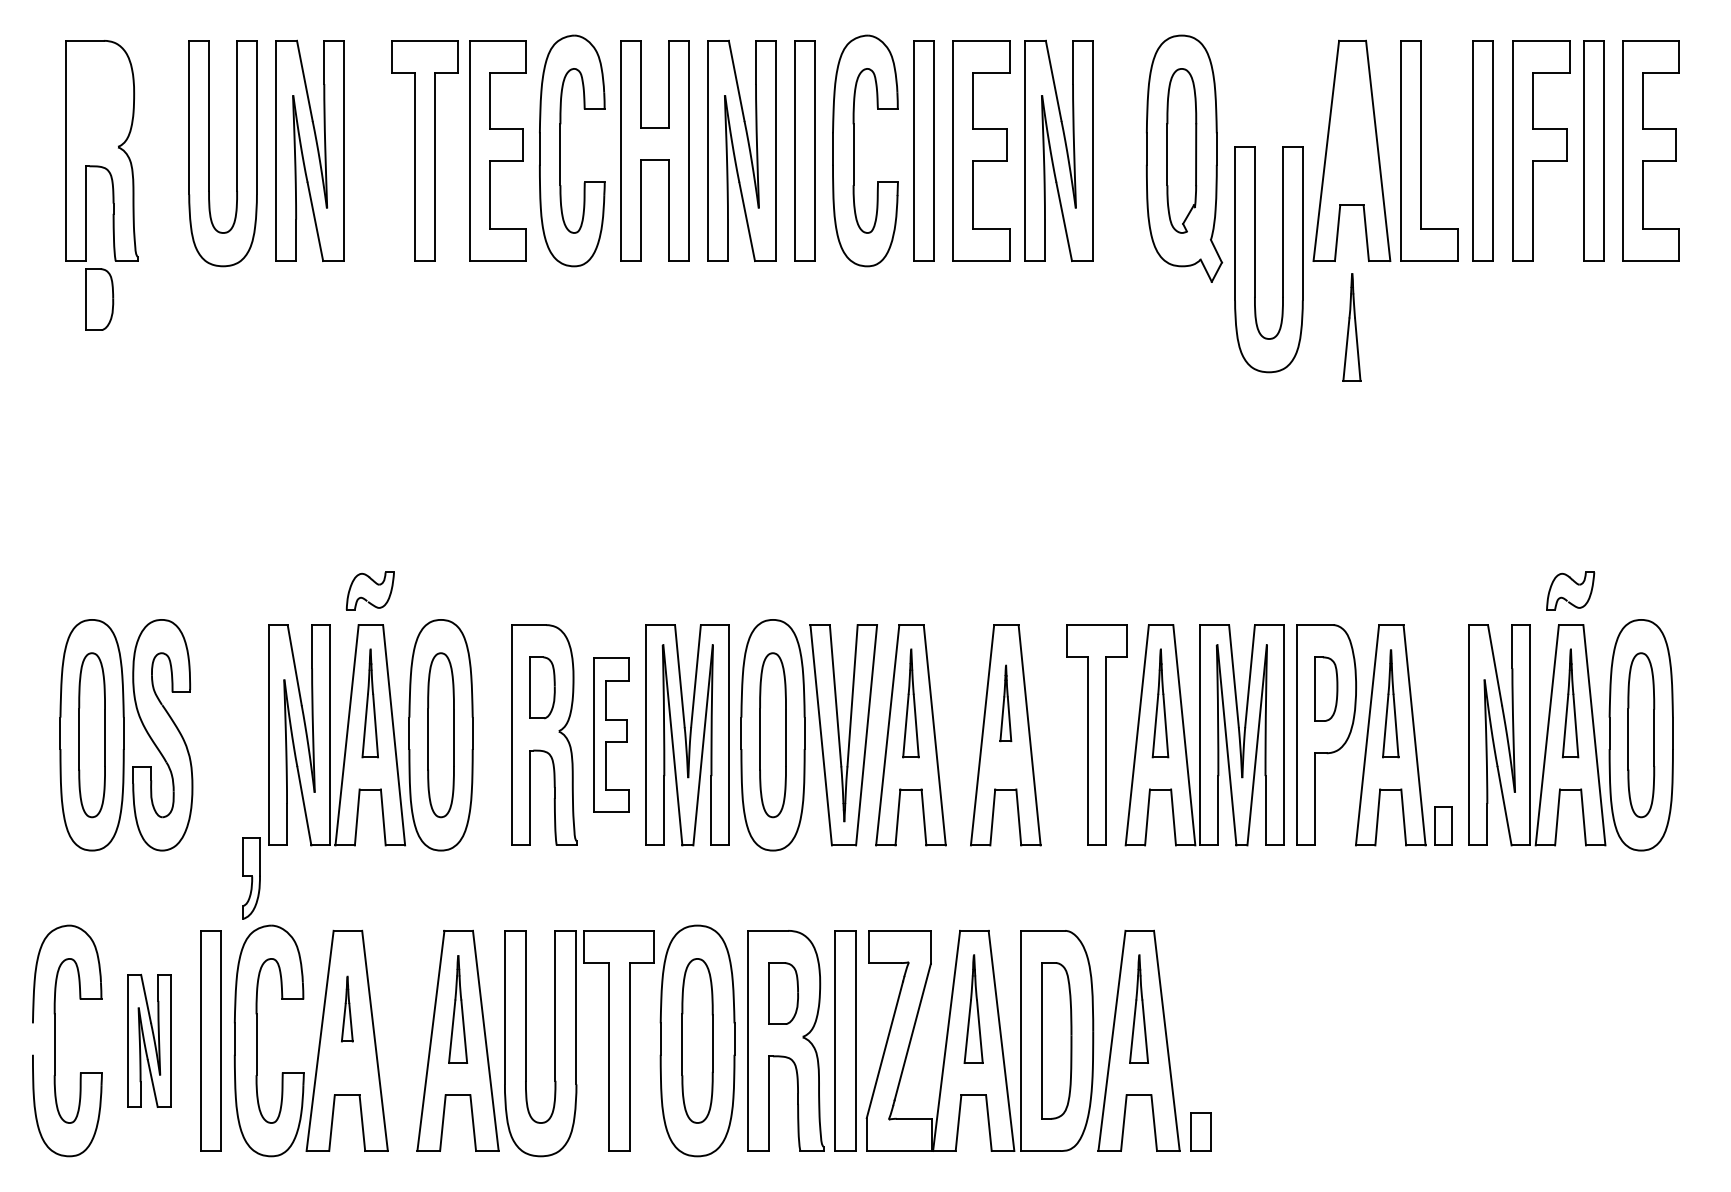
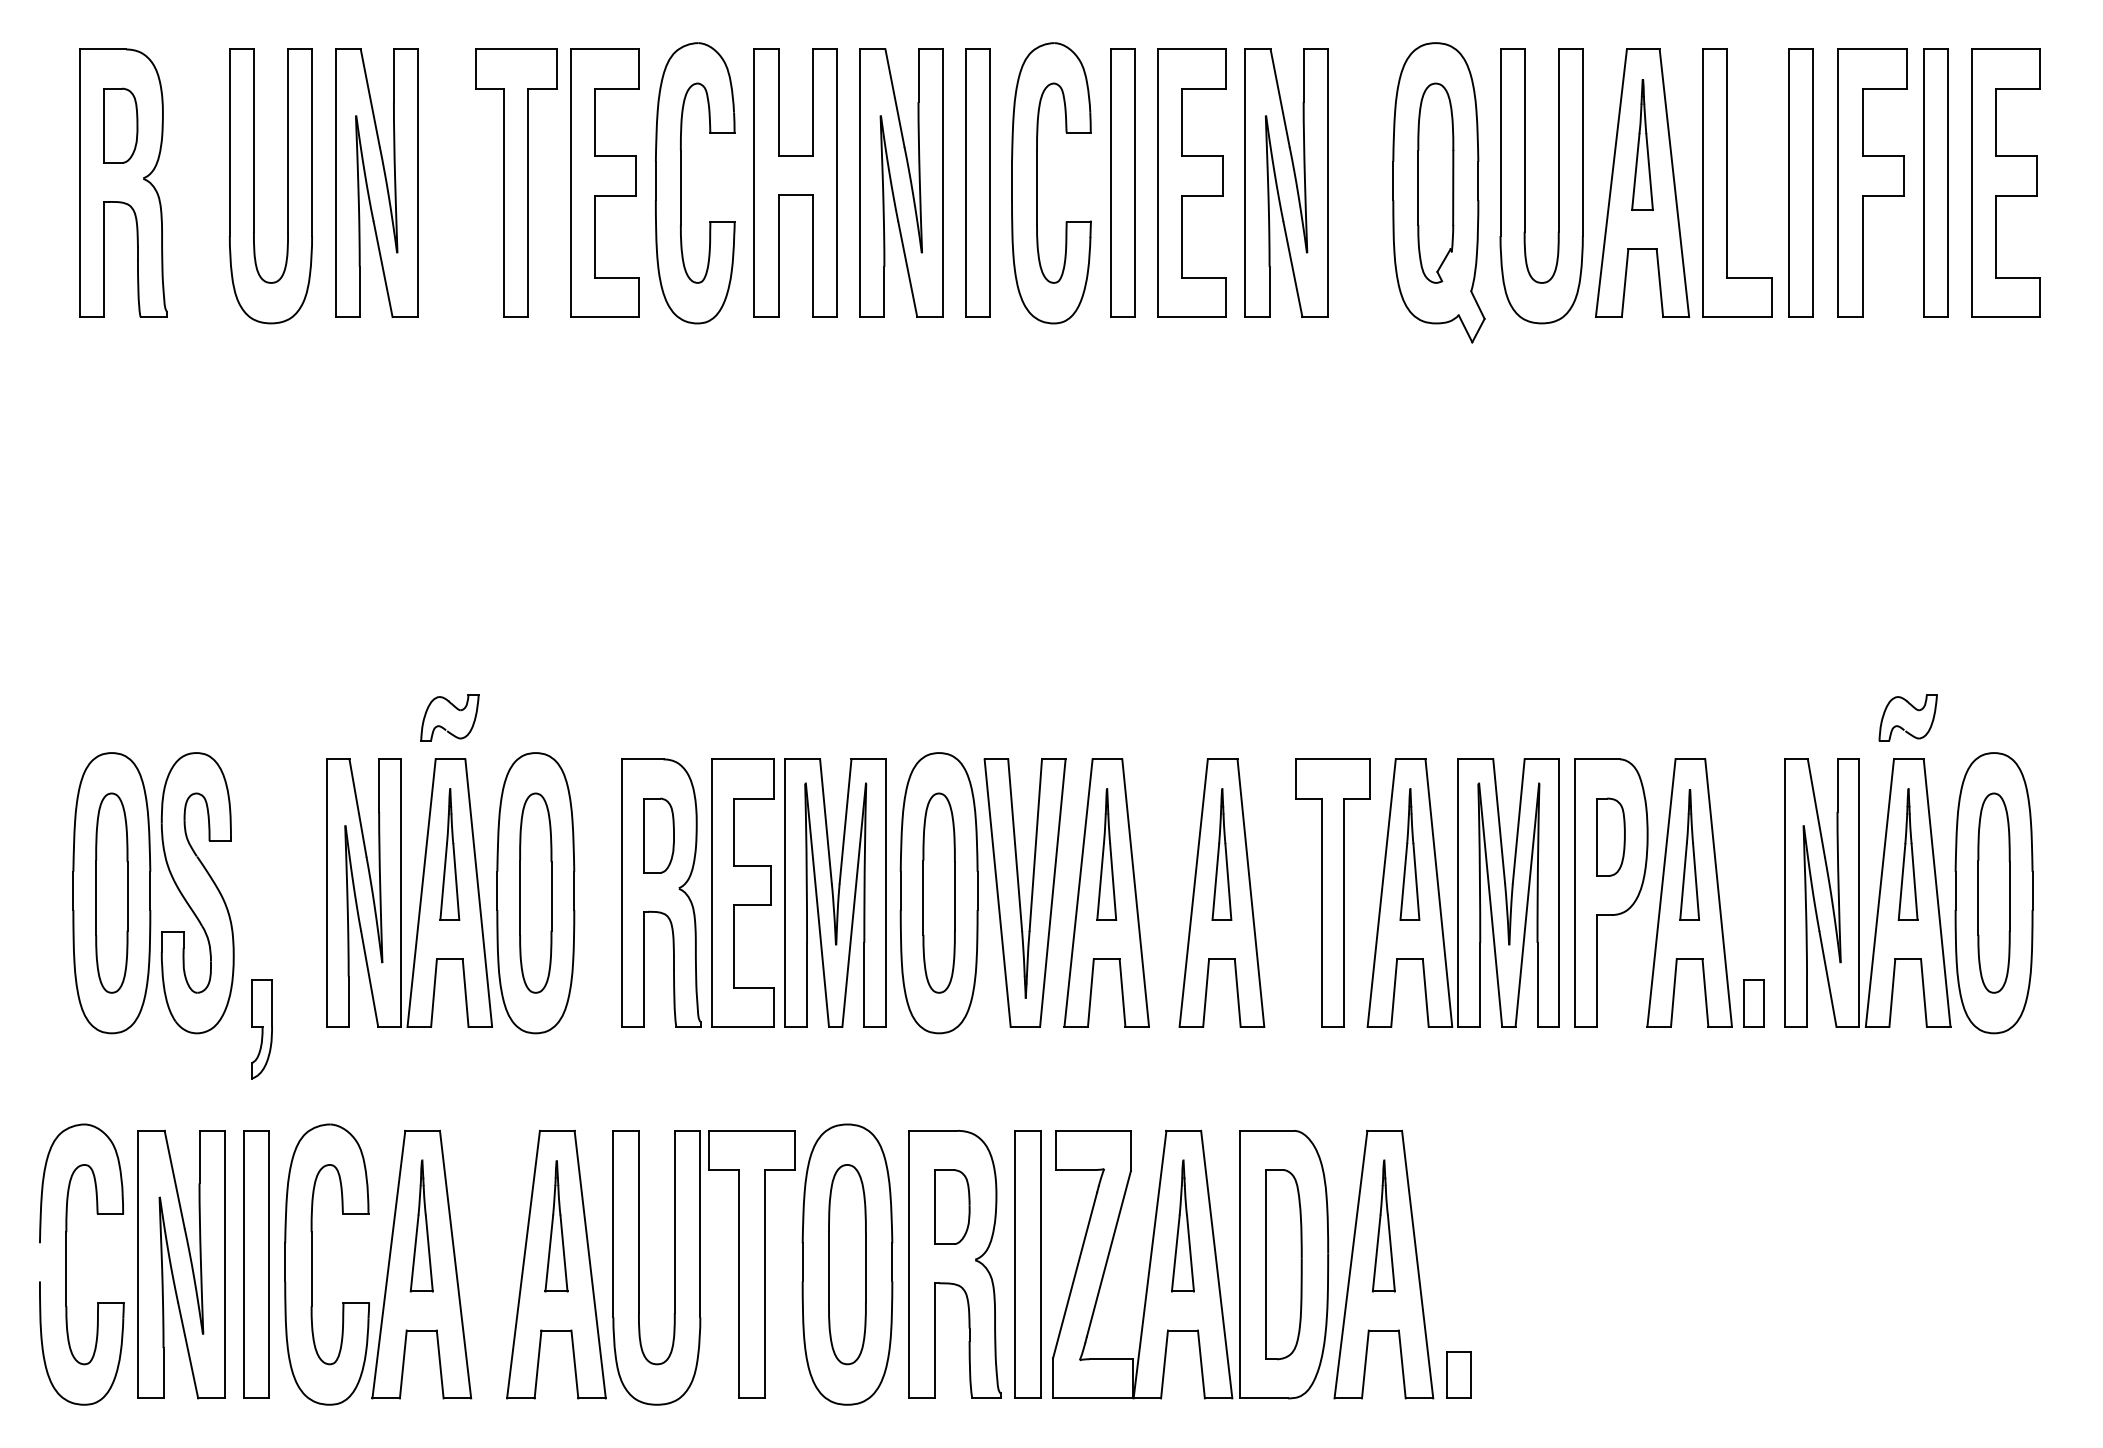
part: (1255, 259) -> (1525, 186), moved
part: (99, 299) -> (120, 125), moved
part: (1351, 327) -> (1641, 145), moved
part: (1005, 703) -> (1221, 854), size x1.43
part: (611, 734) -> (742, 892), size x1.43
part: (251, 878) -> (261, 1029), moved
part: (347, 1008) -> (422, 1225), size x1.67
part: (149, 1040) -> (181, 1264), size x1.67

